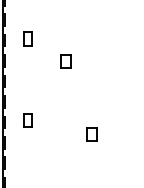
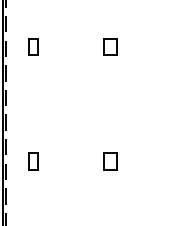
part: (66, 61) -> (110, 46), moved
part: (27, 120) -> (33, 161), moved

